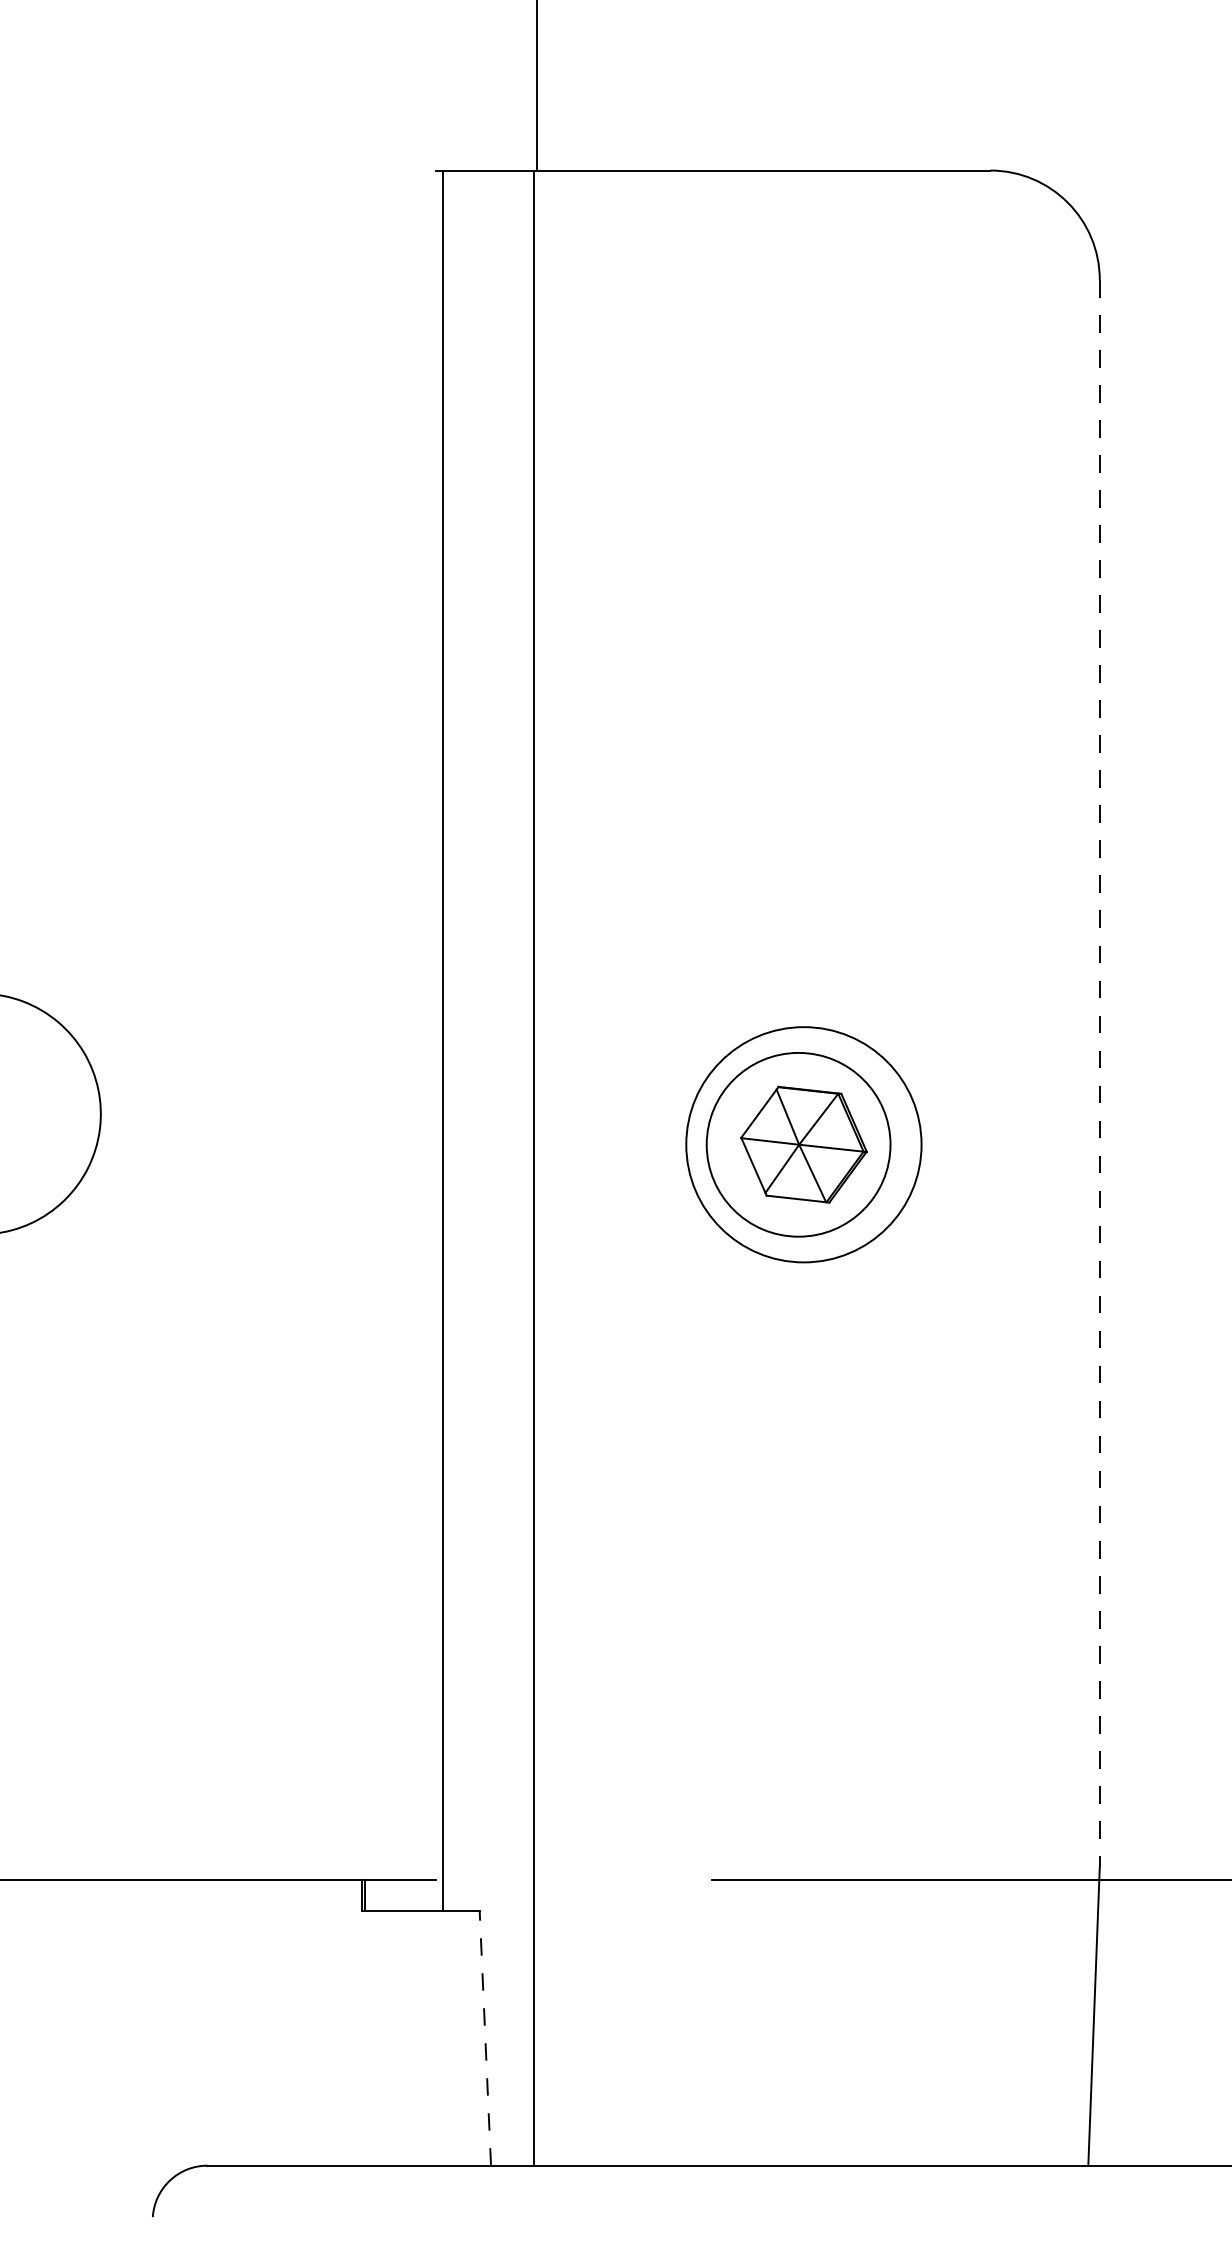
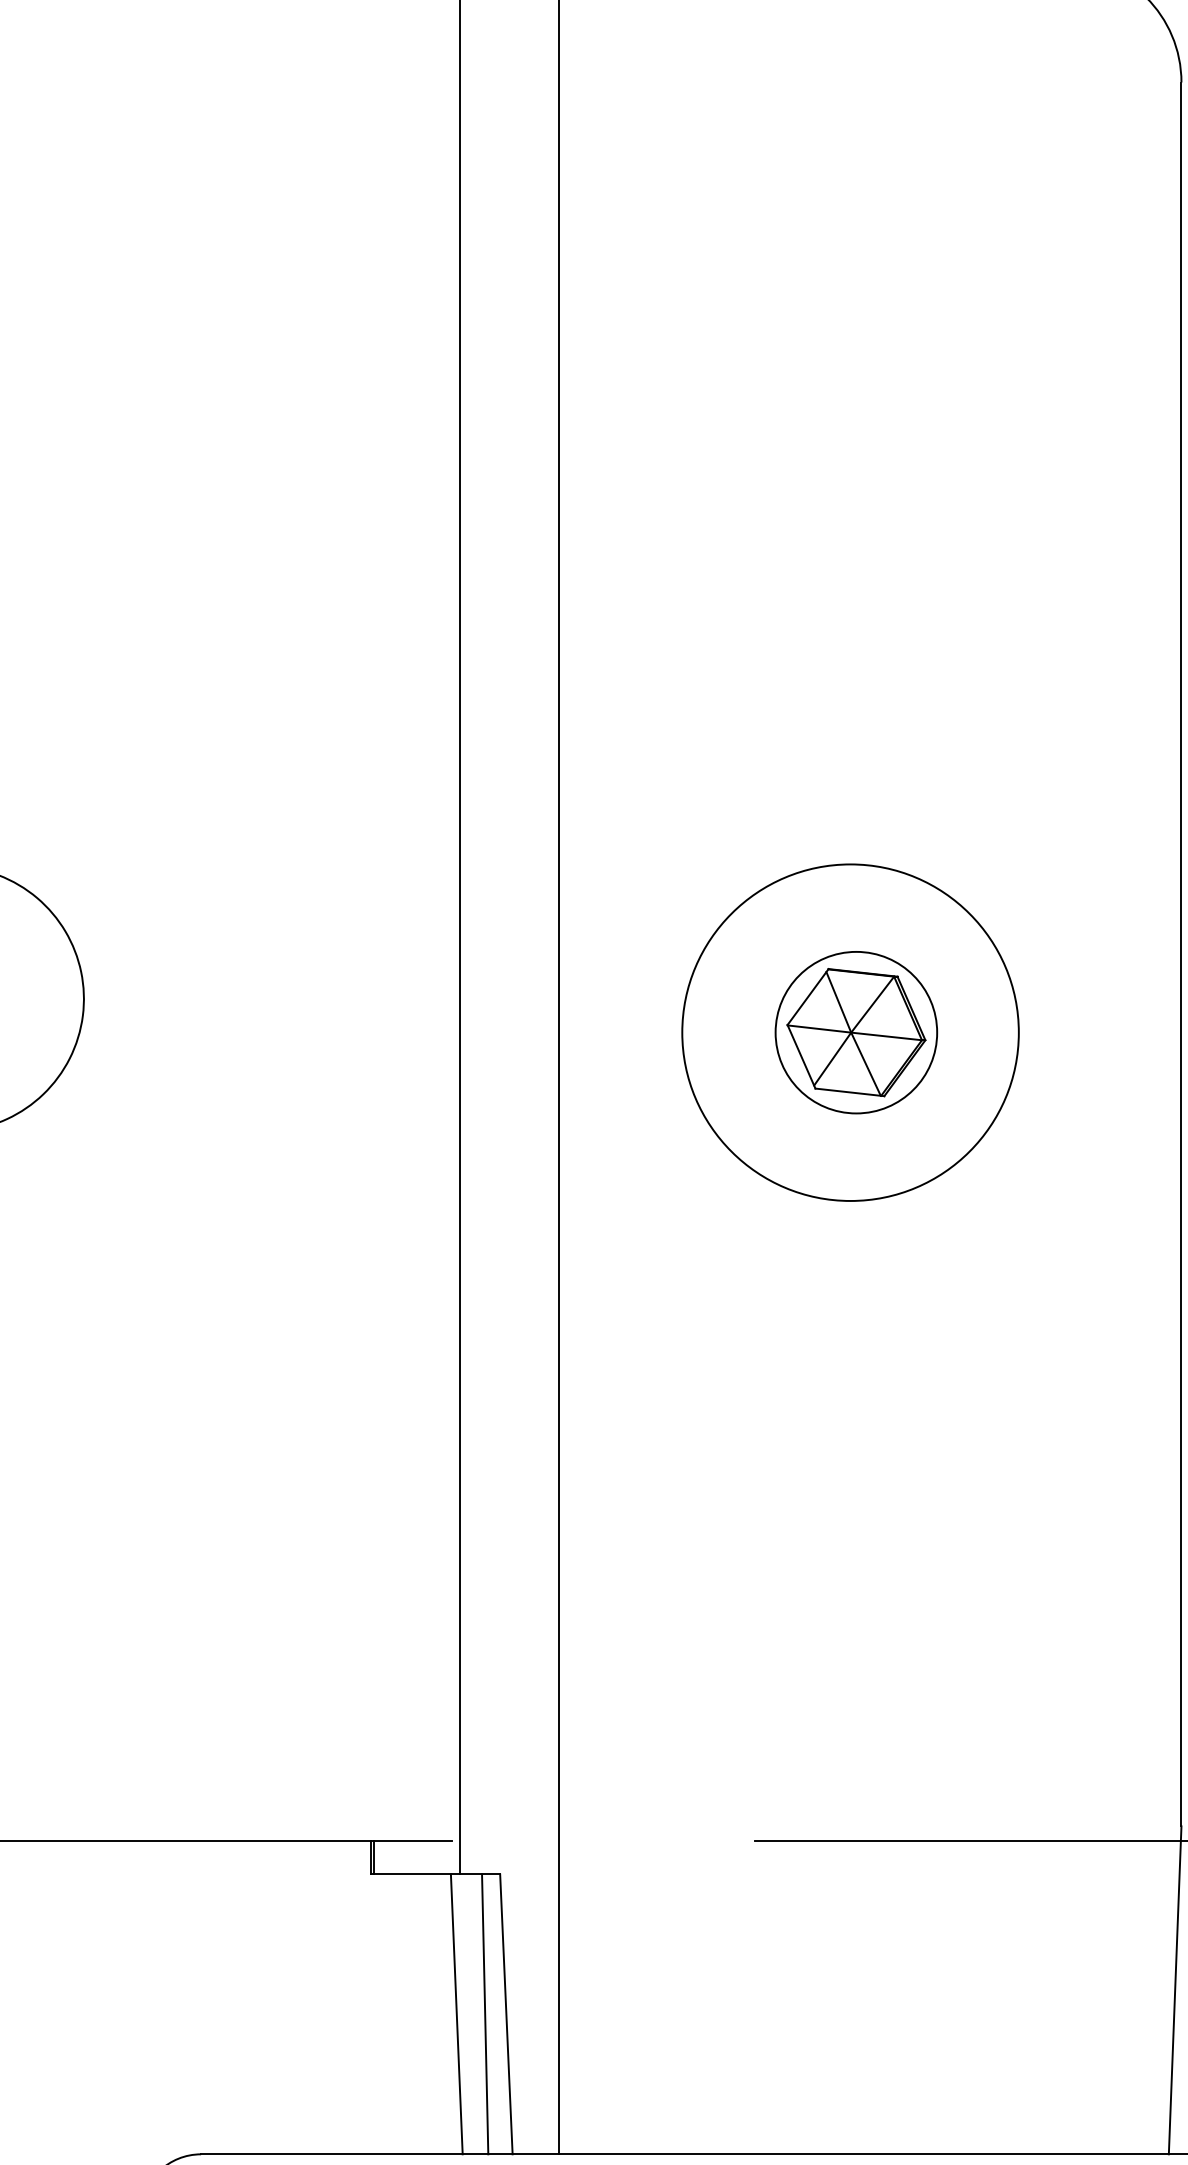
line: (1099, 1073) -> (1181, 954), dashed -> solid
circle: (798, 1144) -> (850, 1032), size x1.67
circle: (803, 1144) -> (855, 1032), size x0.62
line: (439, 2037) -> (456, 2013), added
line: (465, 2037) -> (484, 2013), added
line: (485, 2037) -> (506, 2013), dashed -> solid

